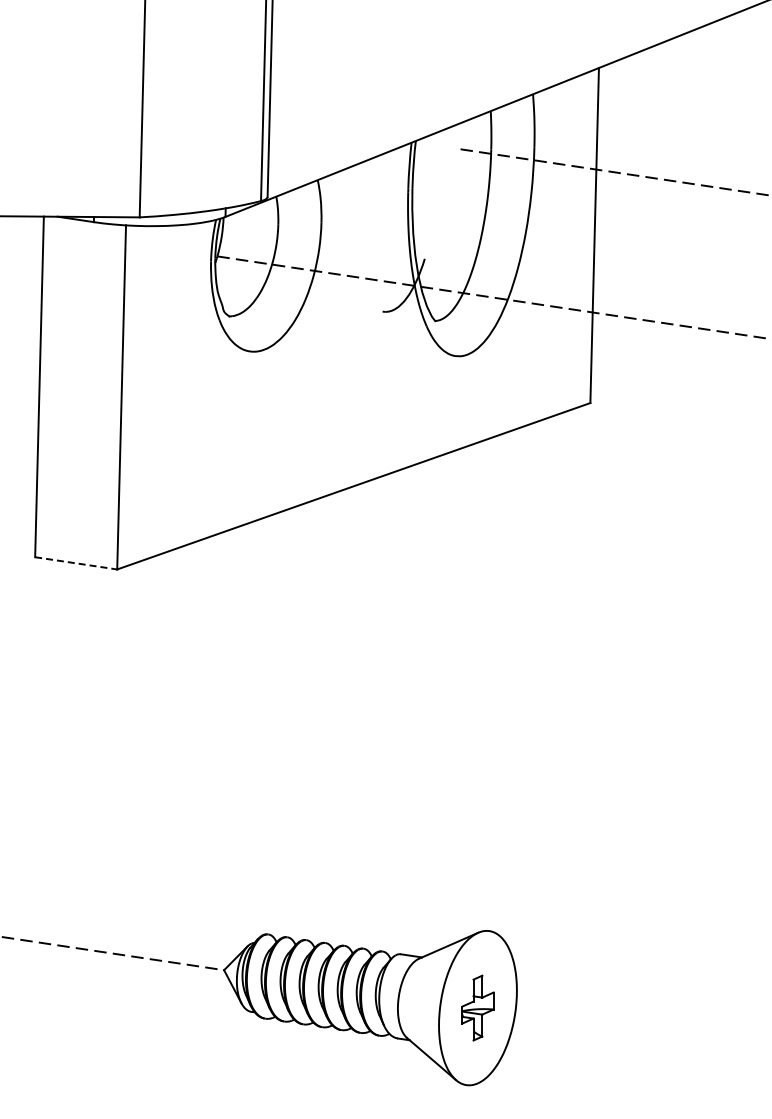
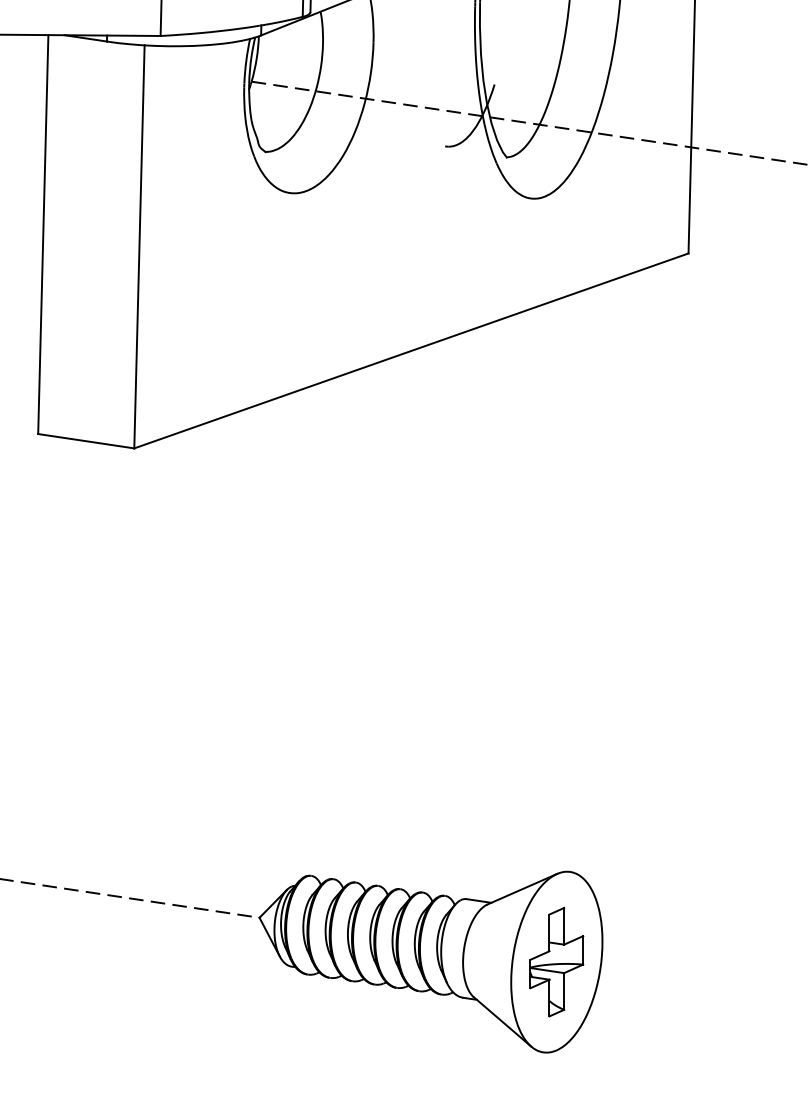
line: (76, 563) -> (86, 441), dashed -> solid
part: (477, 1007) -> (556, 961), size x1.43

